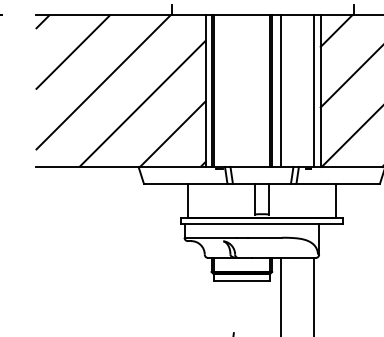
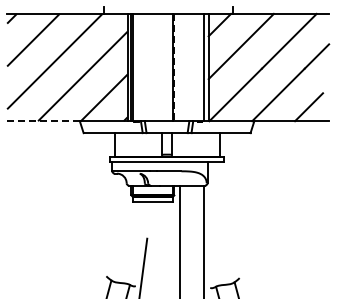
line: (272, 90) -> (174, 67), solid -> dashed
line: (280, 90) -> (180, 67), removed
line: (88, 167) -> (44, 121), solid -> dashed

